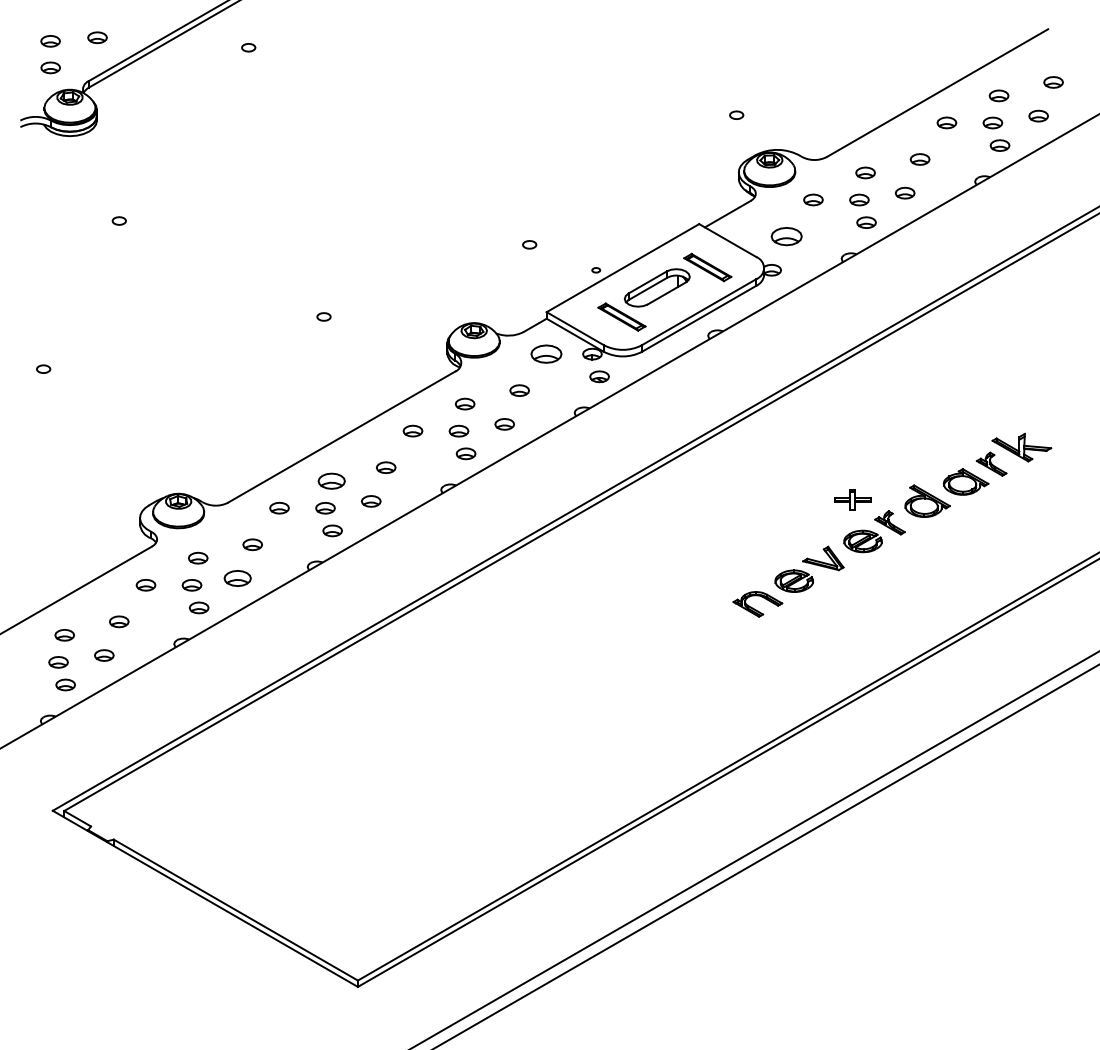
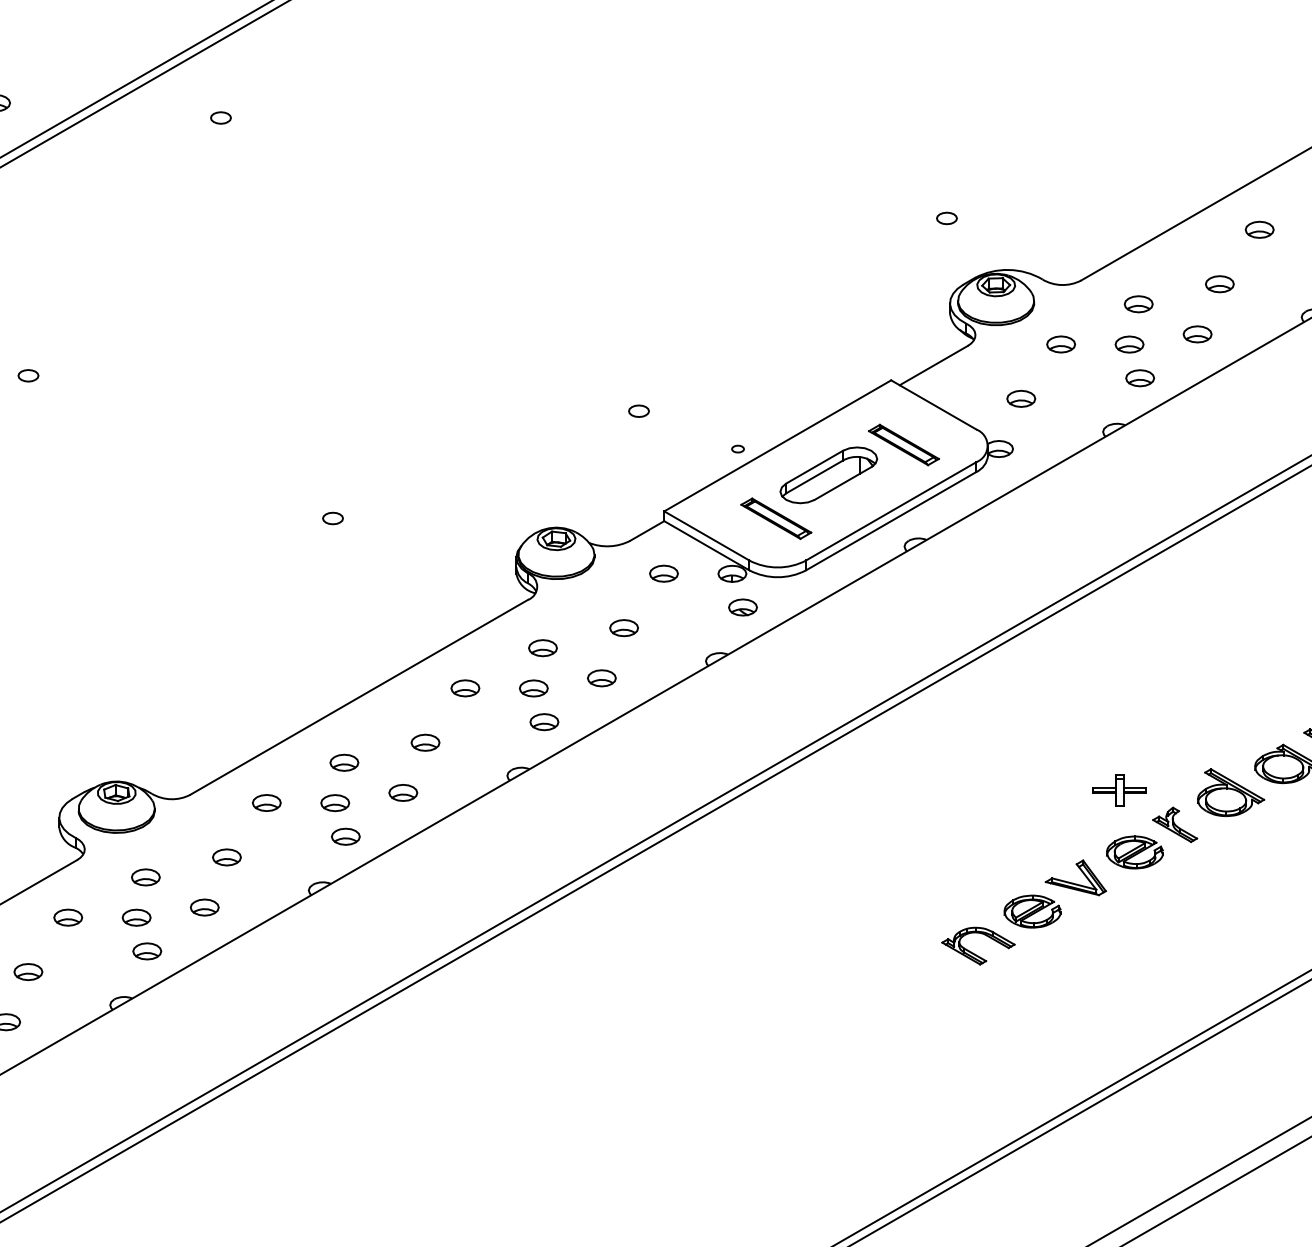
part: (786, 236) -> (1021, 398), size x0.62
part: (546, 353) -> (664, 572), size x0.62
part: (331, 480) -> (344, 761), size x0.71
part: (237, 578) -> (204, 907), size x0.71

